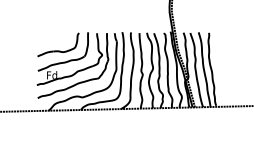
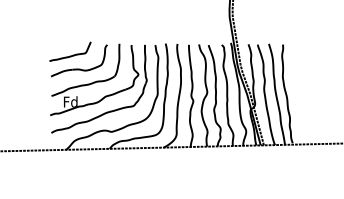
curve: (51, 40) -> (70, 55), added

